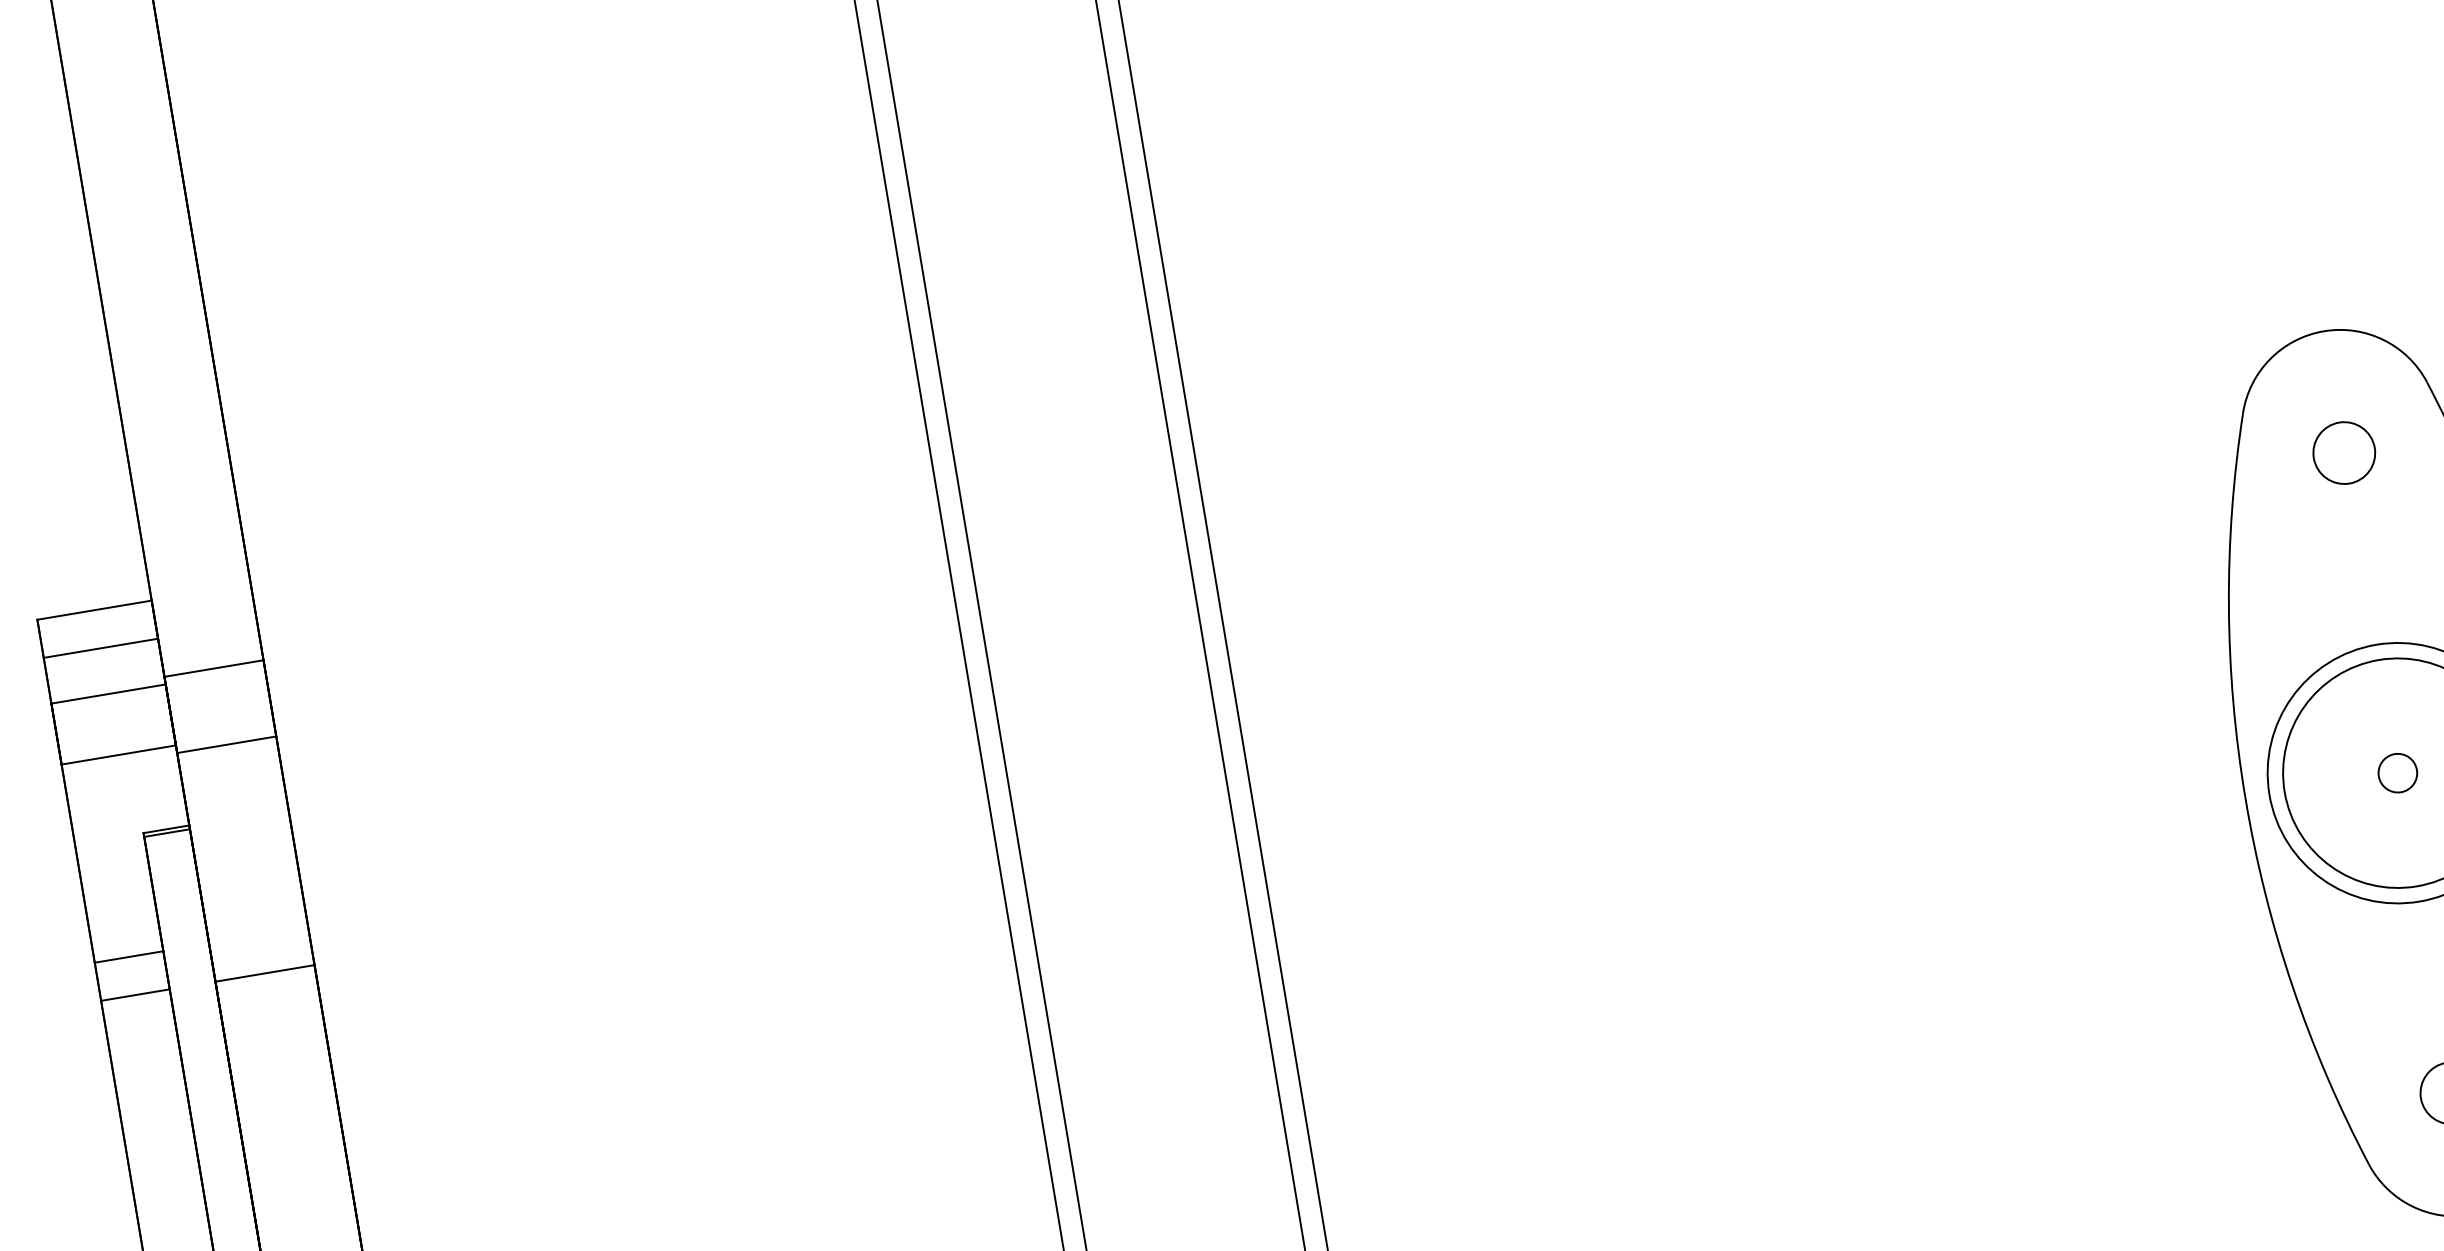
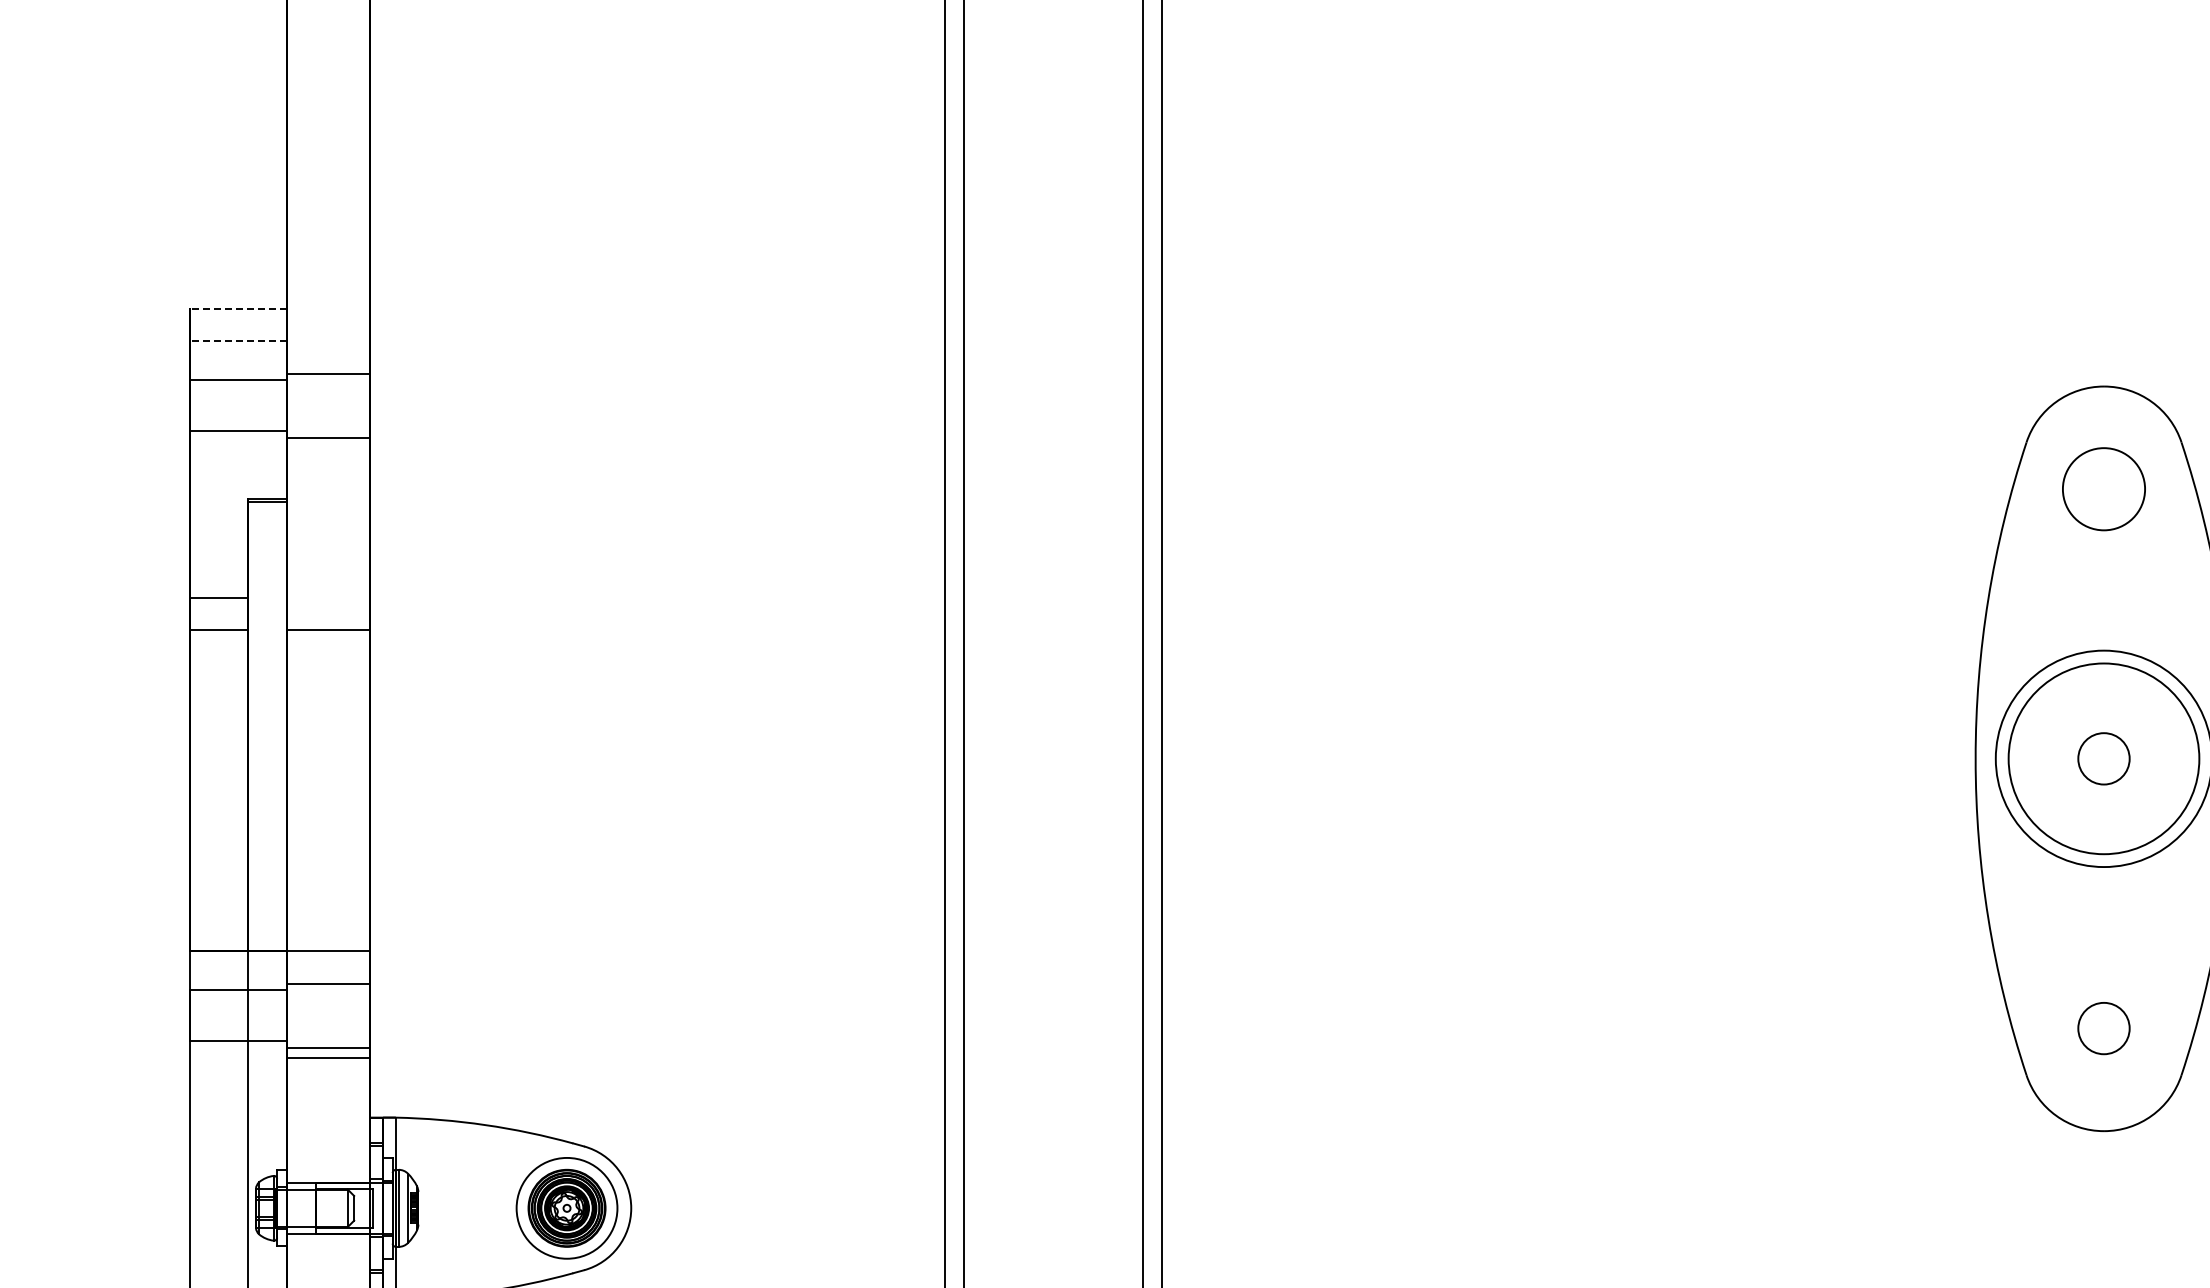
circle: (2343, 452) -> (2103, 488), size x1.6
line: (94, 610) -> (238, 309), solid -> dashed
line: (100, 648) -> (238, 341), solid -> dashed
circle: (2397, 772) -> (2103, 758), size x1.6

